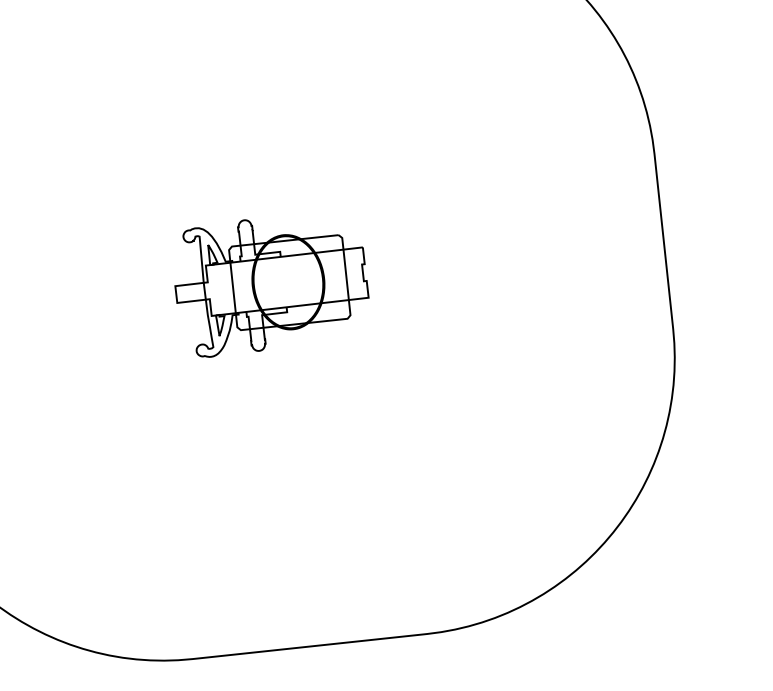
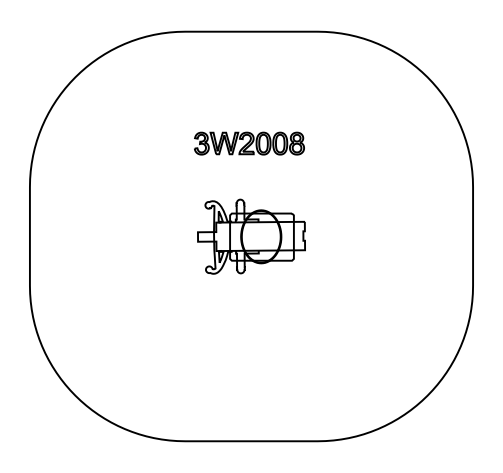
part: (249, 119) -> (249, 143), added

